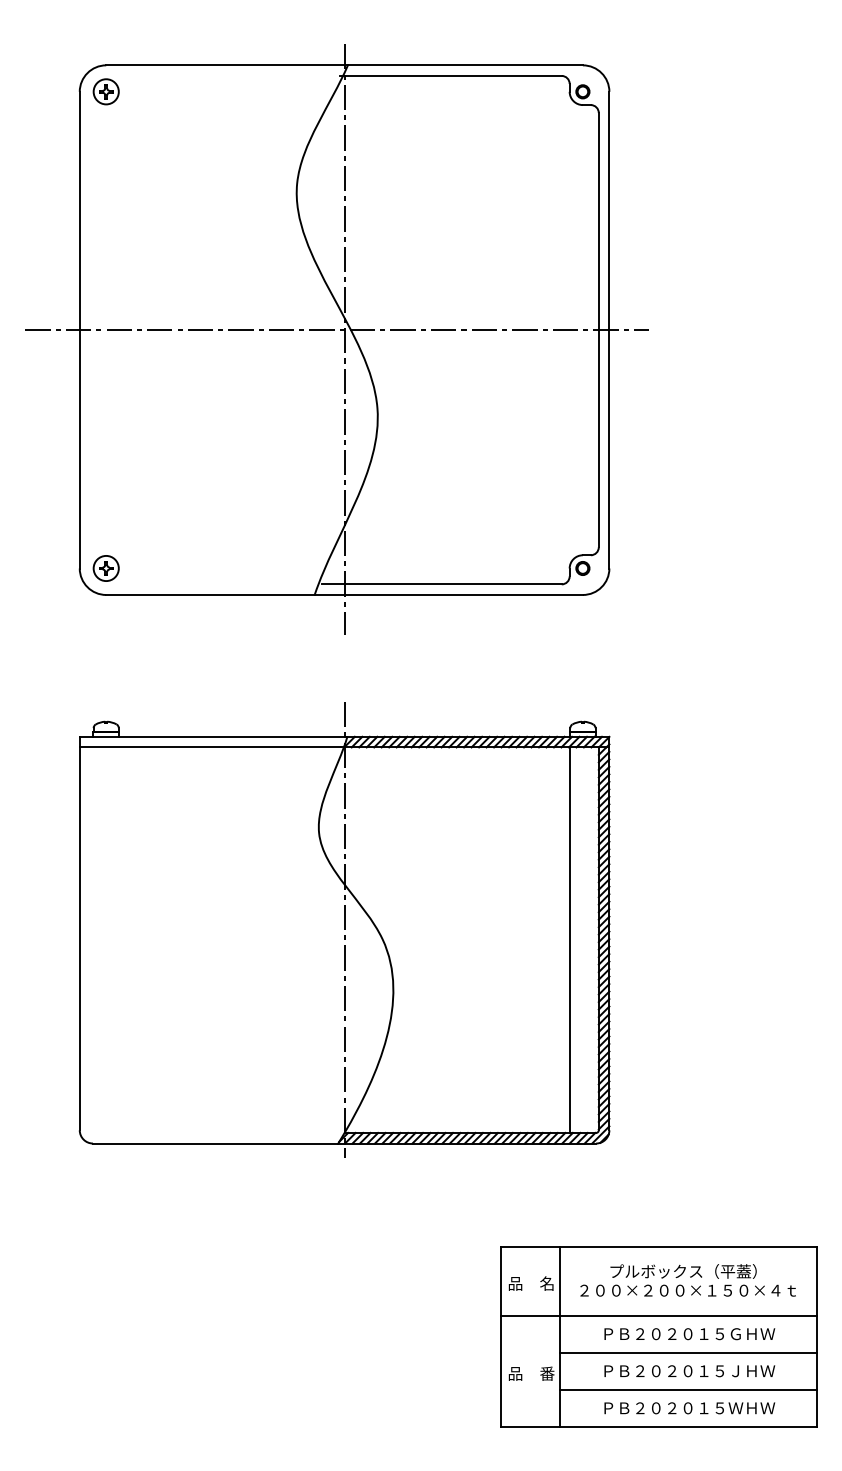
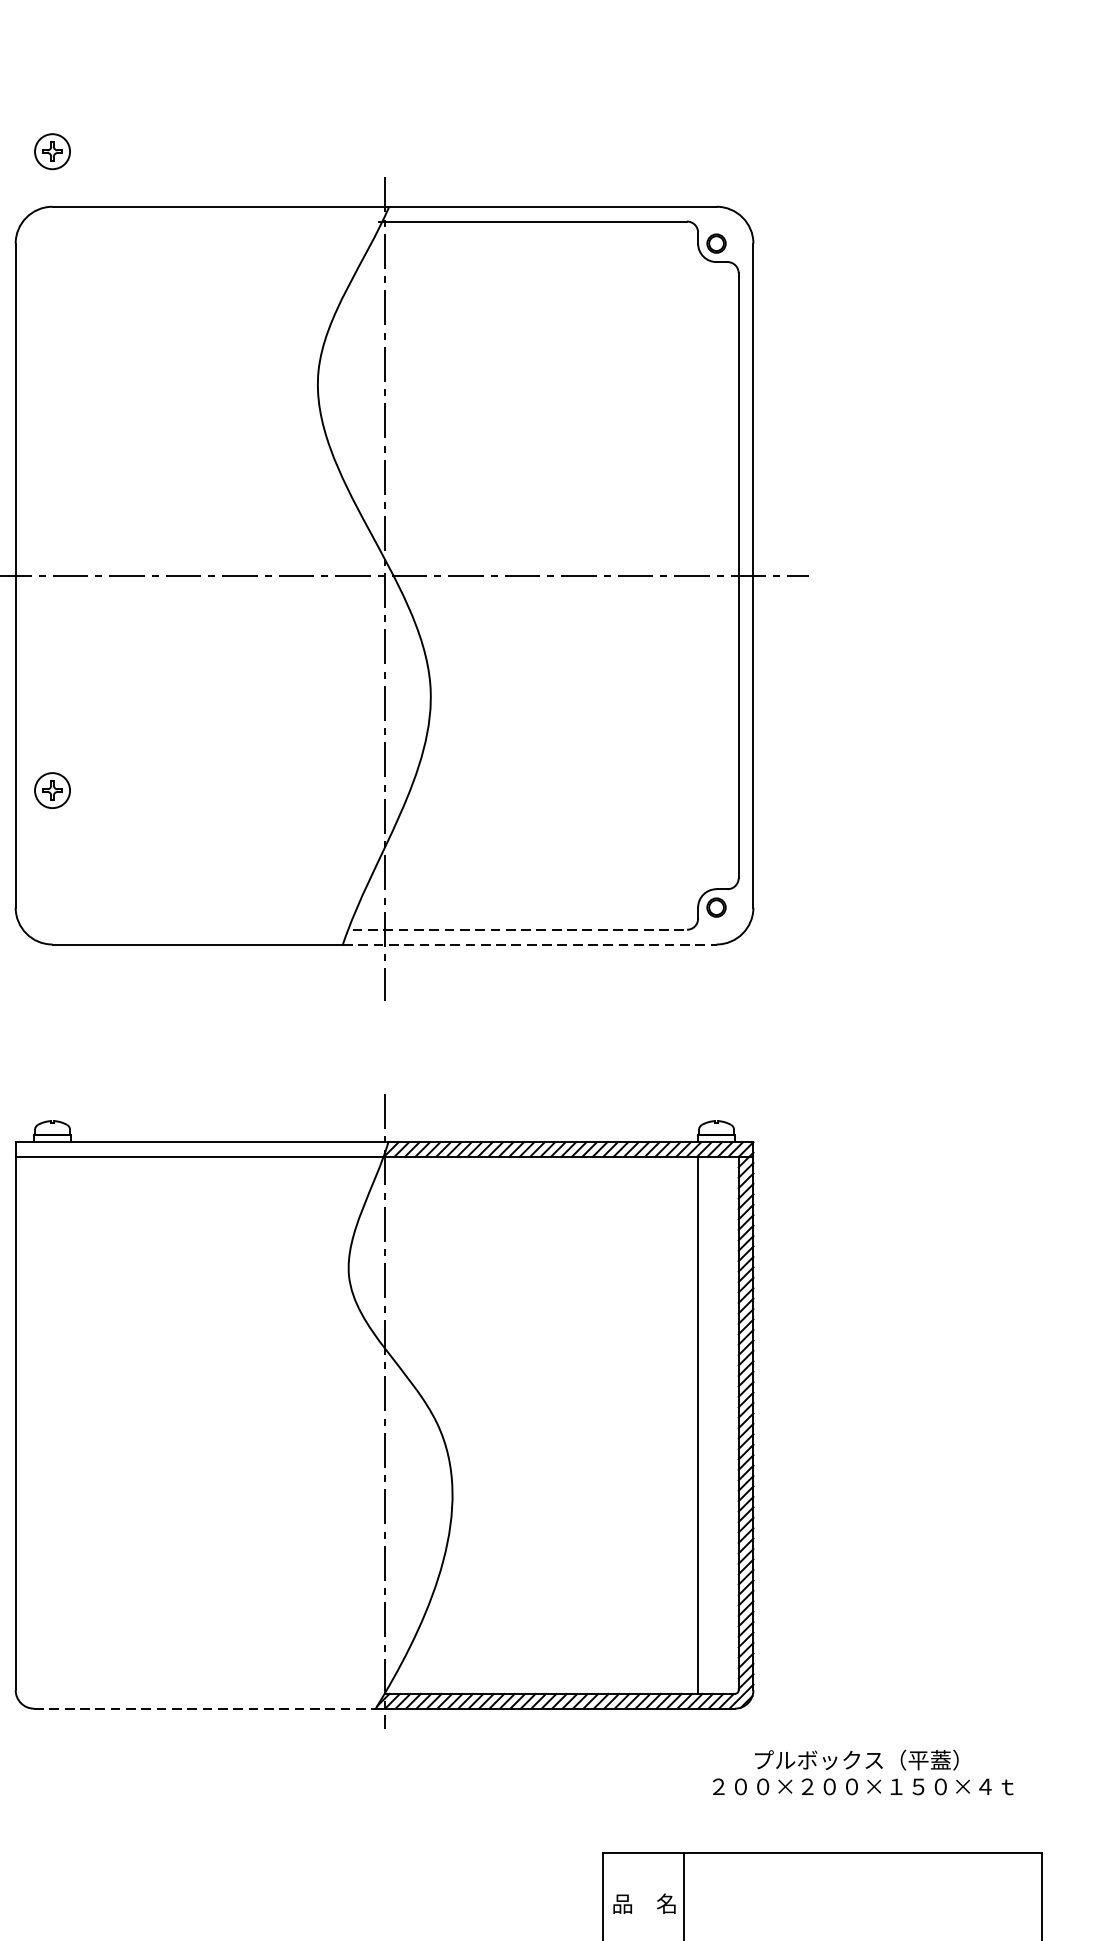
part: (105, 91) -> (51, 151), moved
part: (105, 568) -> (51, 790), moved
line: (442, 584) -> (520, 929), solid -> dashed
line: (449, 594) -> (530, 943), solid -> dashed
line: (215, 1143) -> (204, 1708), solid -> dashed
text: (687, 1280) -> (862, 1772), moved

